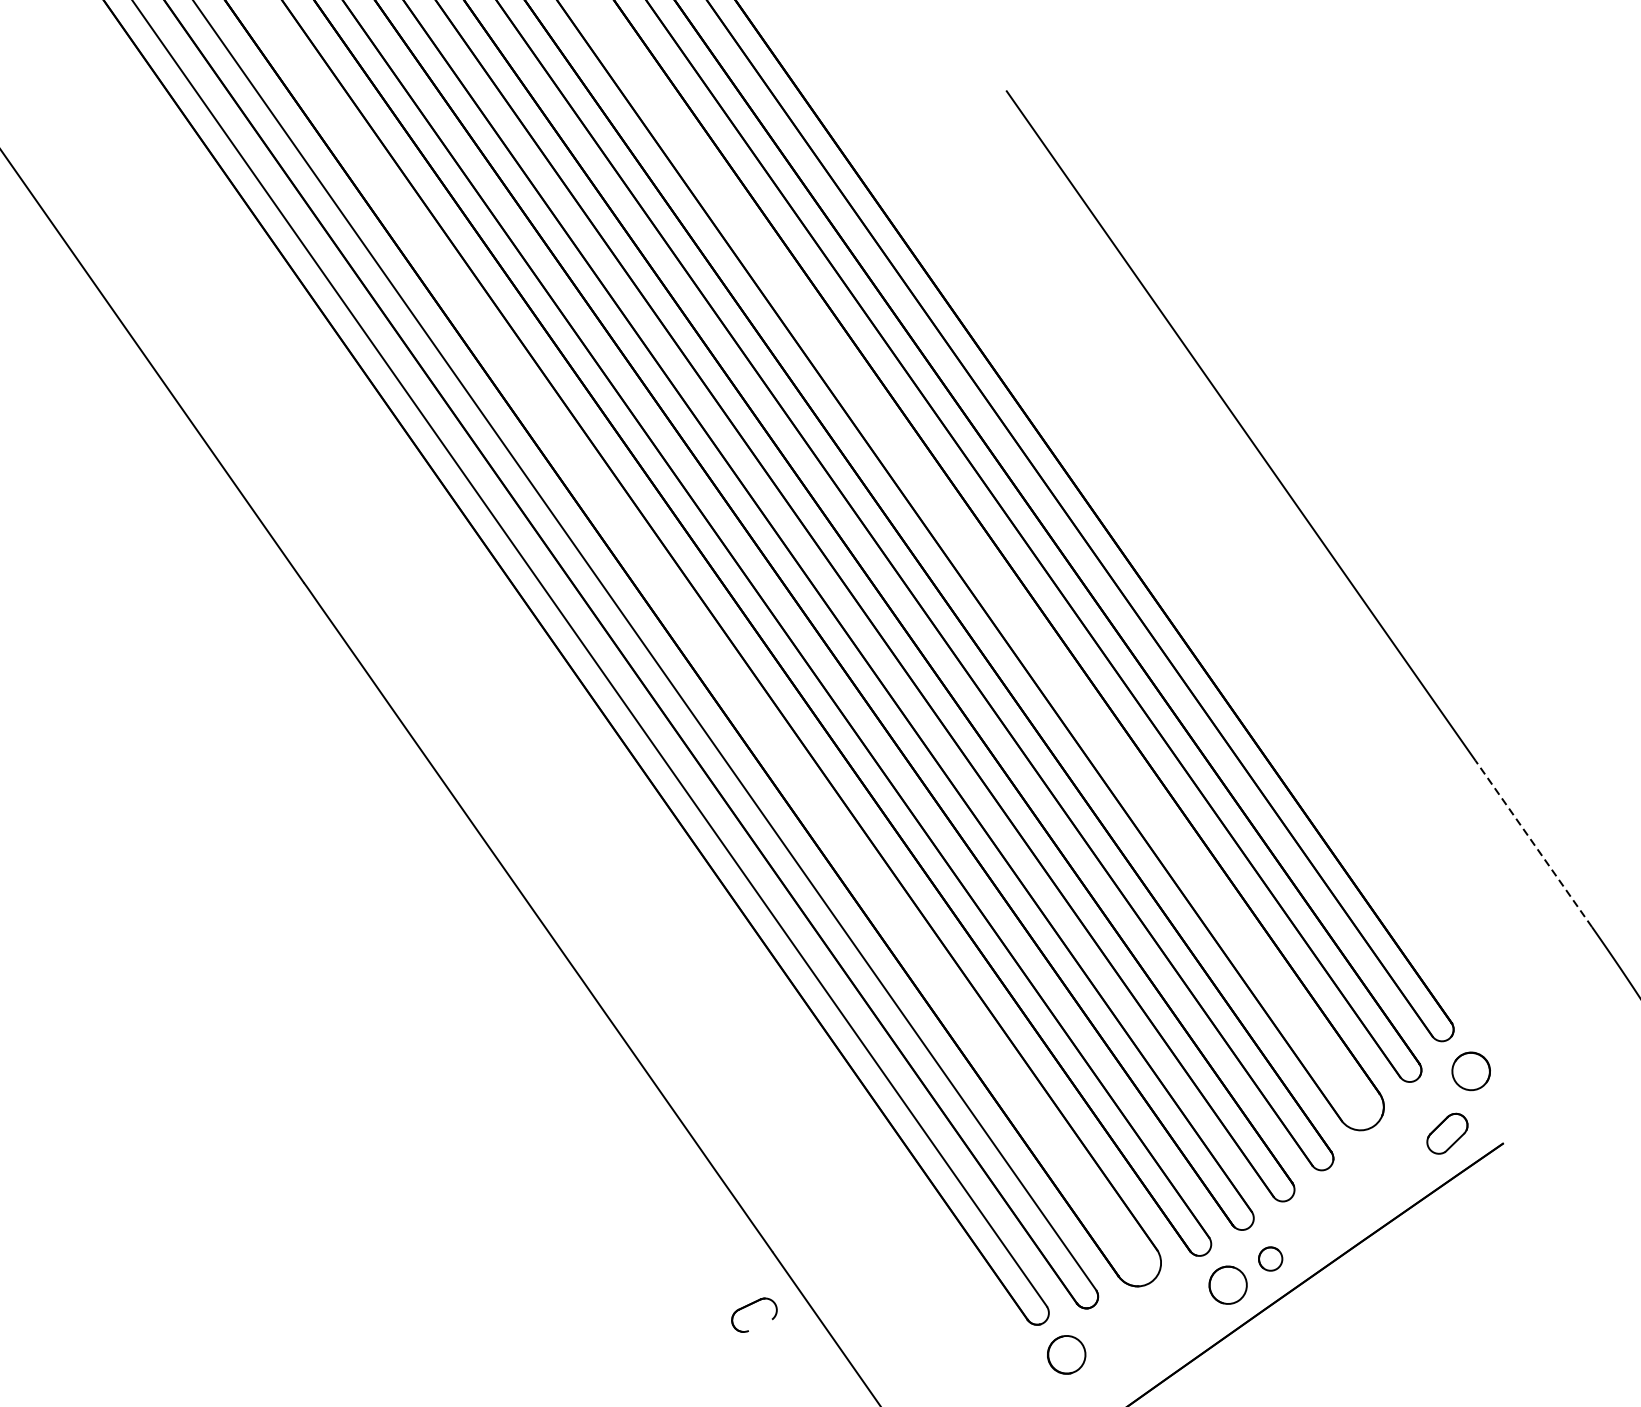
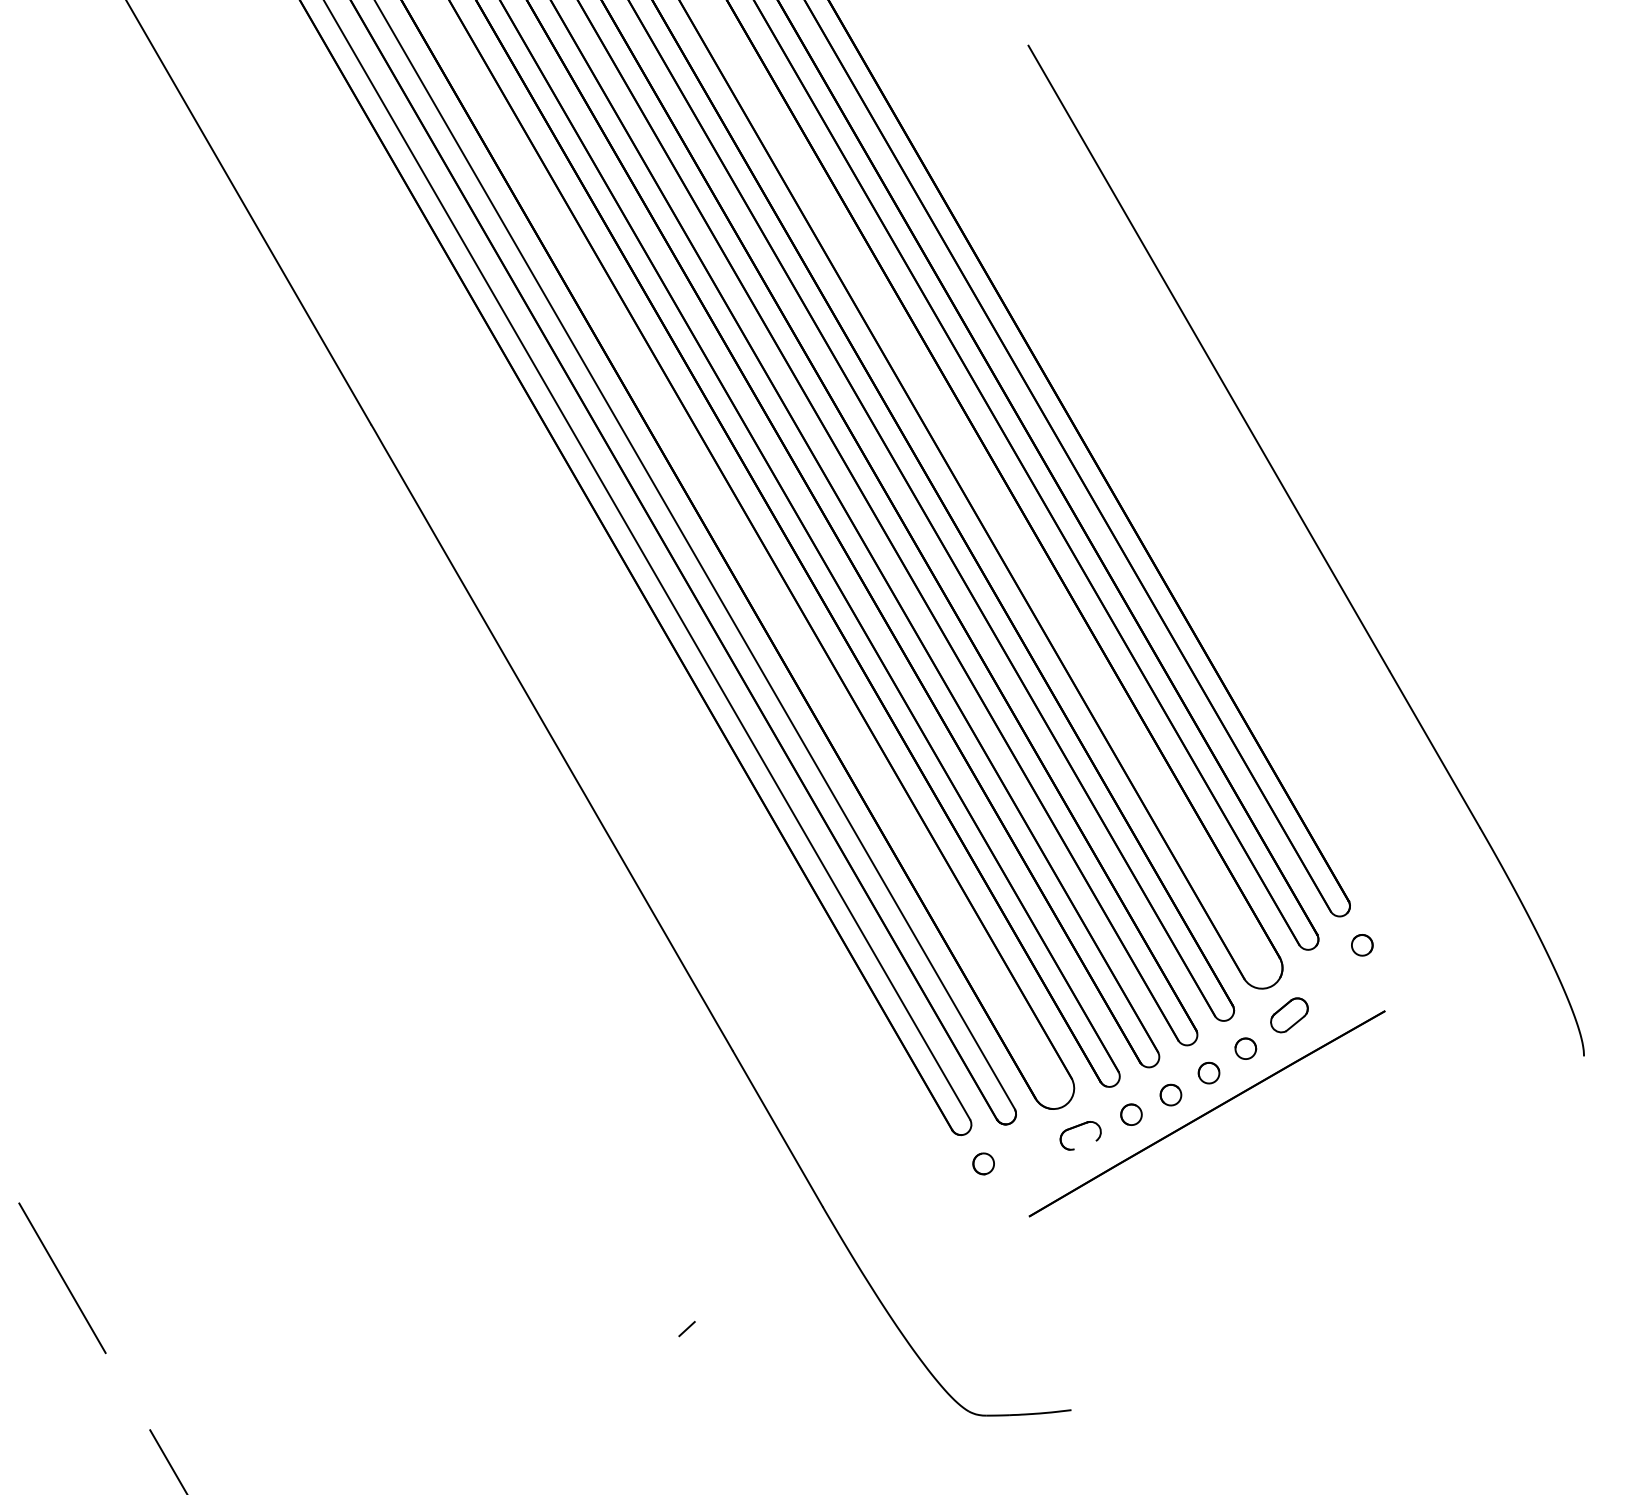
line: (1533, 843) -> (1434, 749), dashed -> solid
part: (1471, 1071) -> (1362, 945), size x0.62
part: (1447, 1133) -> (1289, 1015), moved
part: (1349, 1199) -> (1245, 1048), added
part: (1310, 1229) -> (1208, 1072), added
part: (1228, 1284) -> (1131, 1114), size x0.62
part: (749, 1306) -> (1077, 1127), moved
part: (1066, 1354) -> (983, 1163), size x0.62

